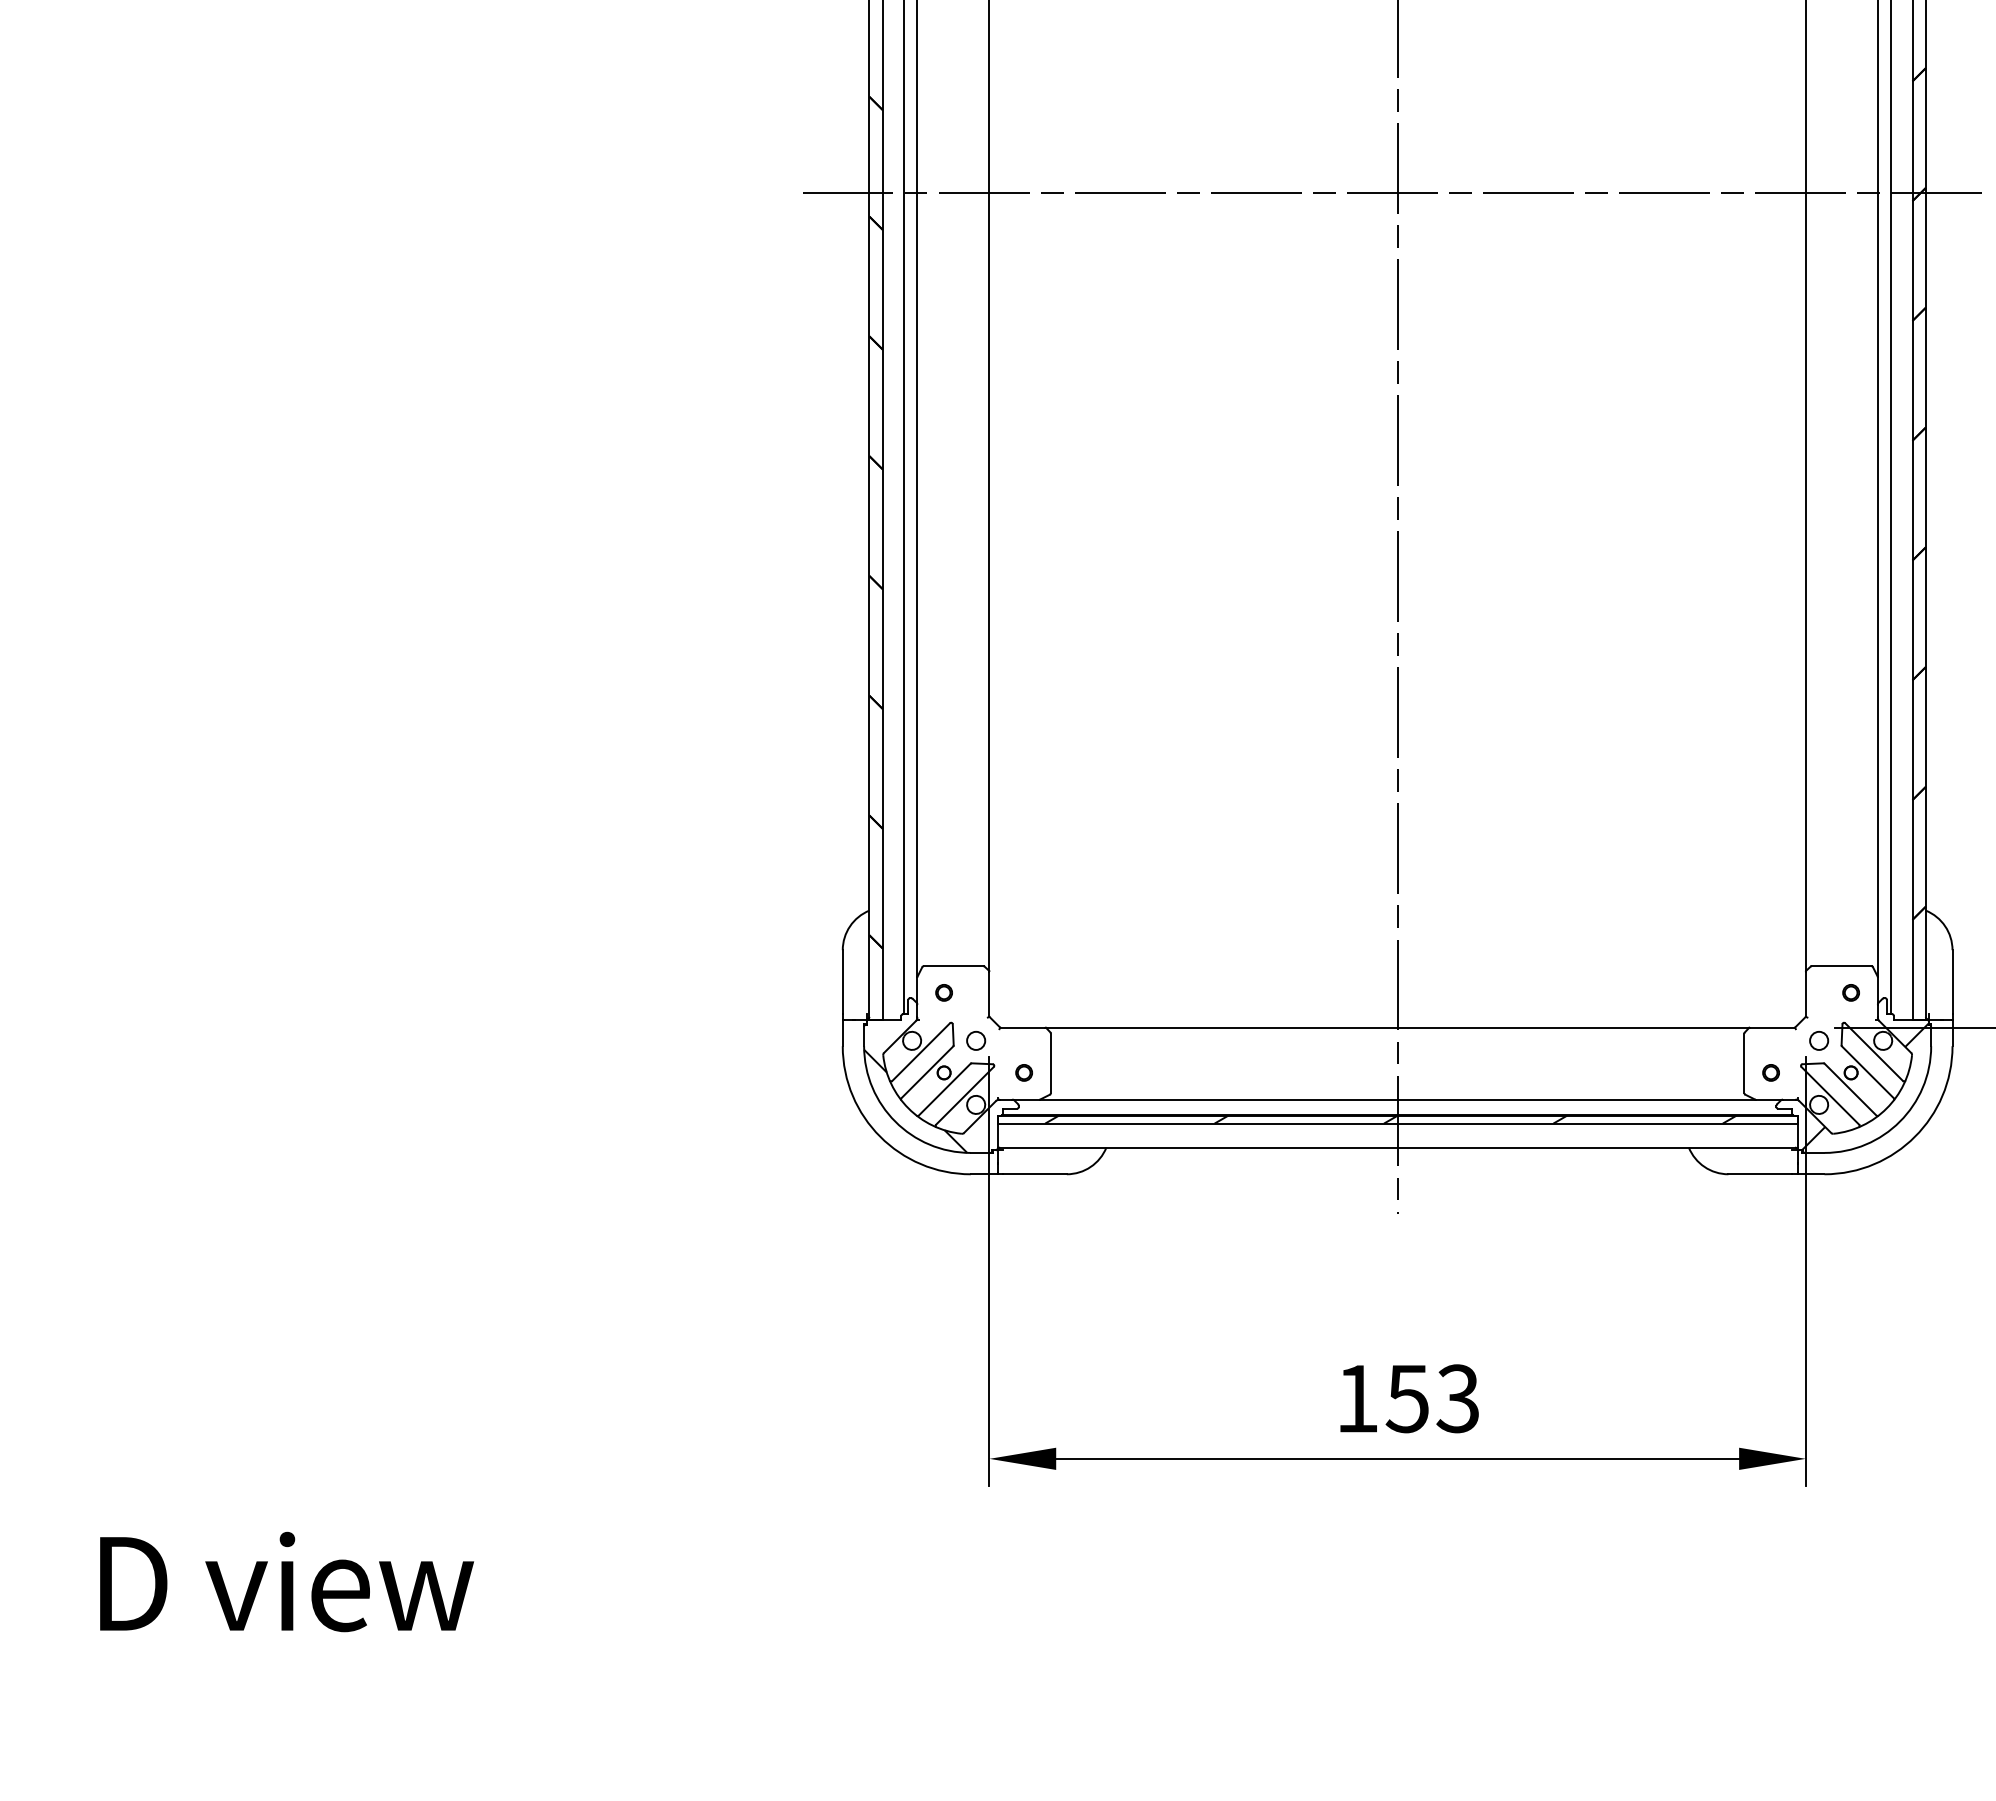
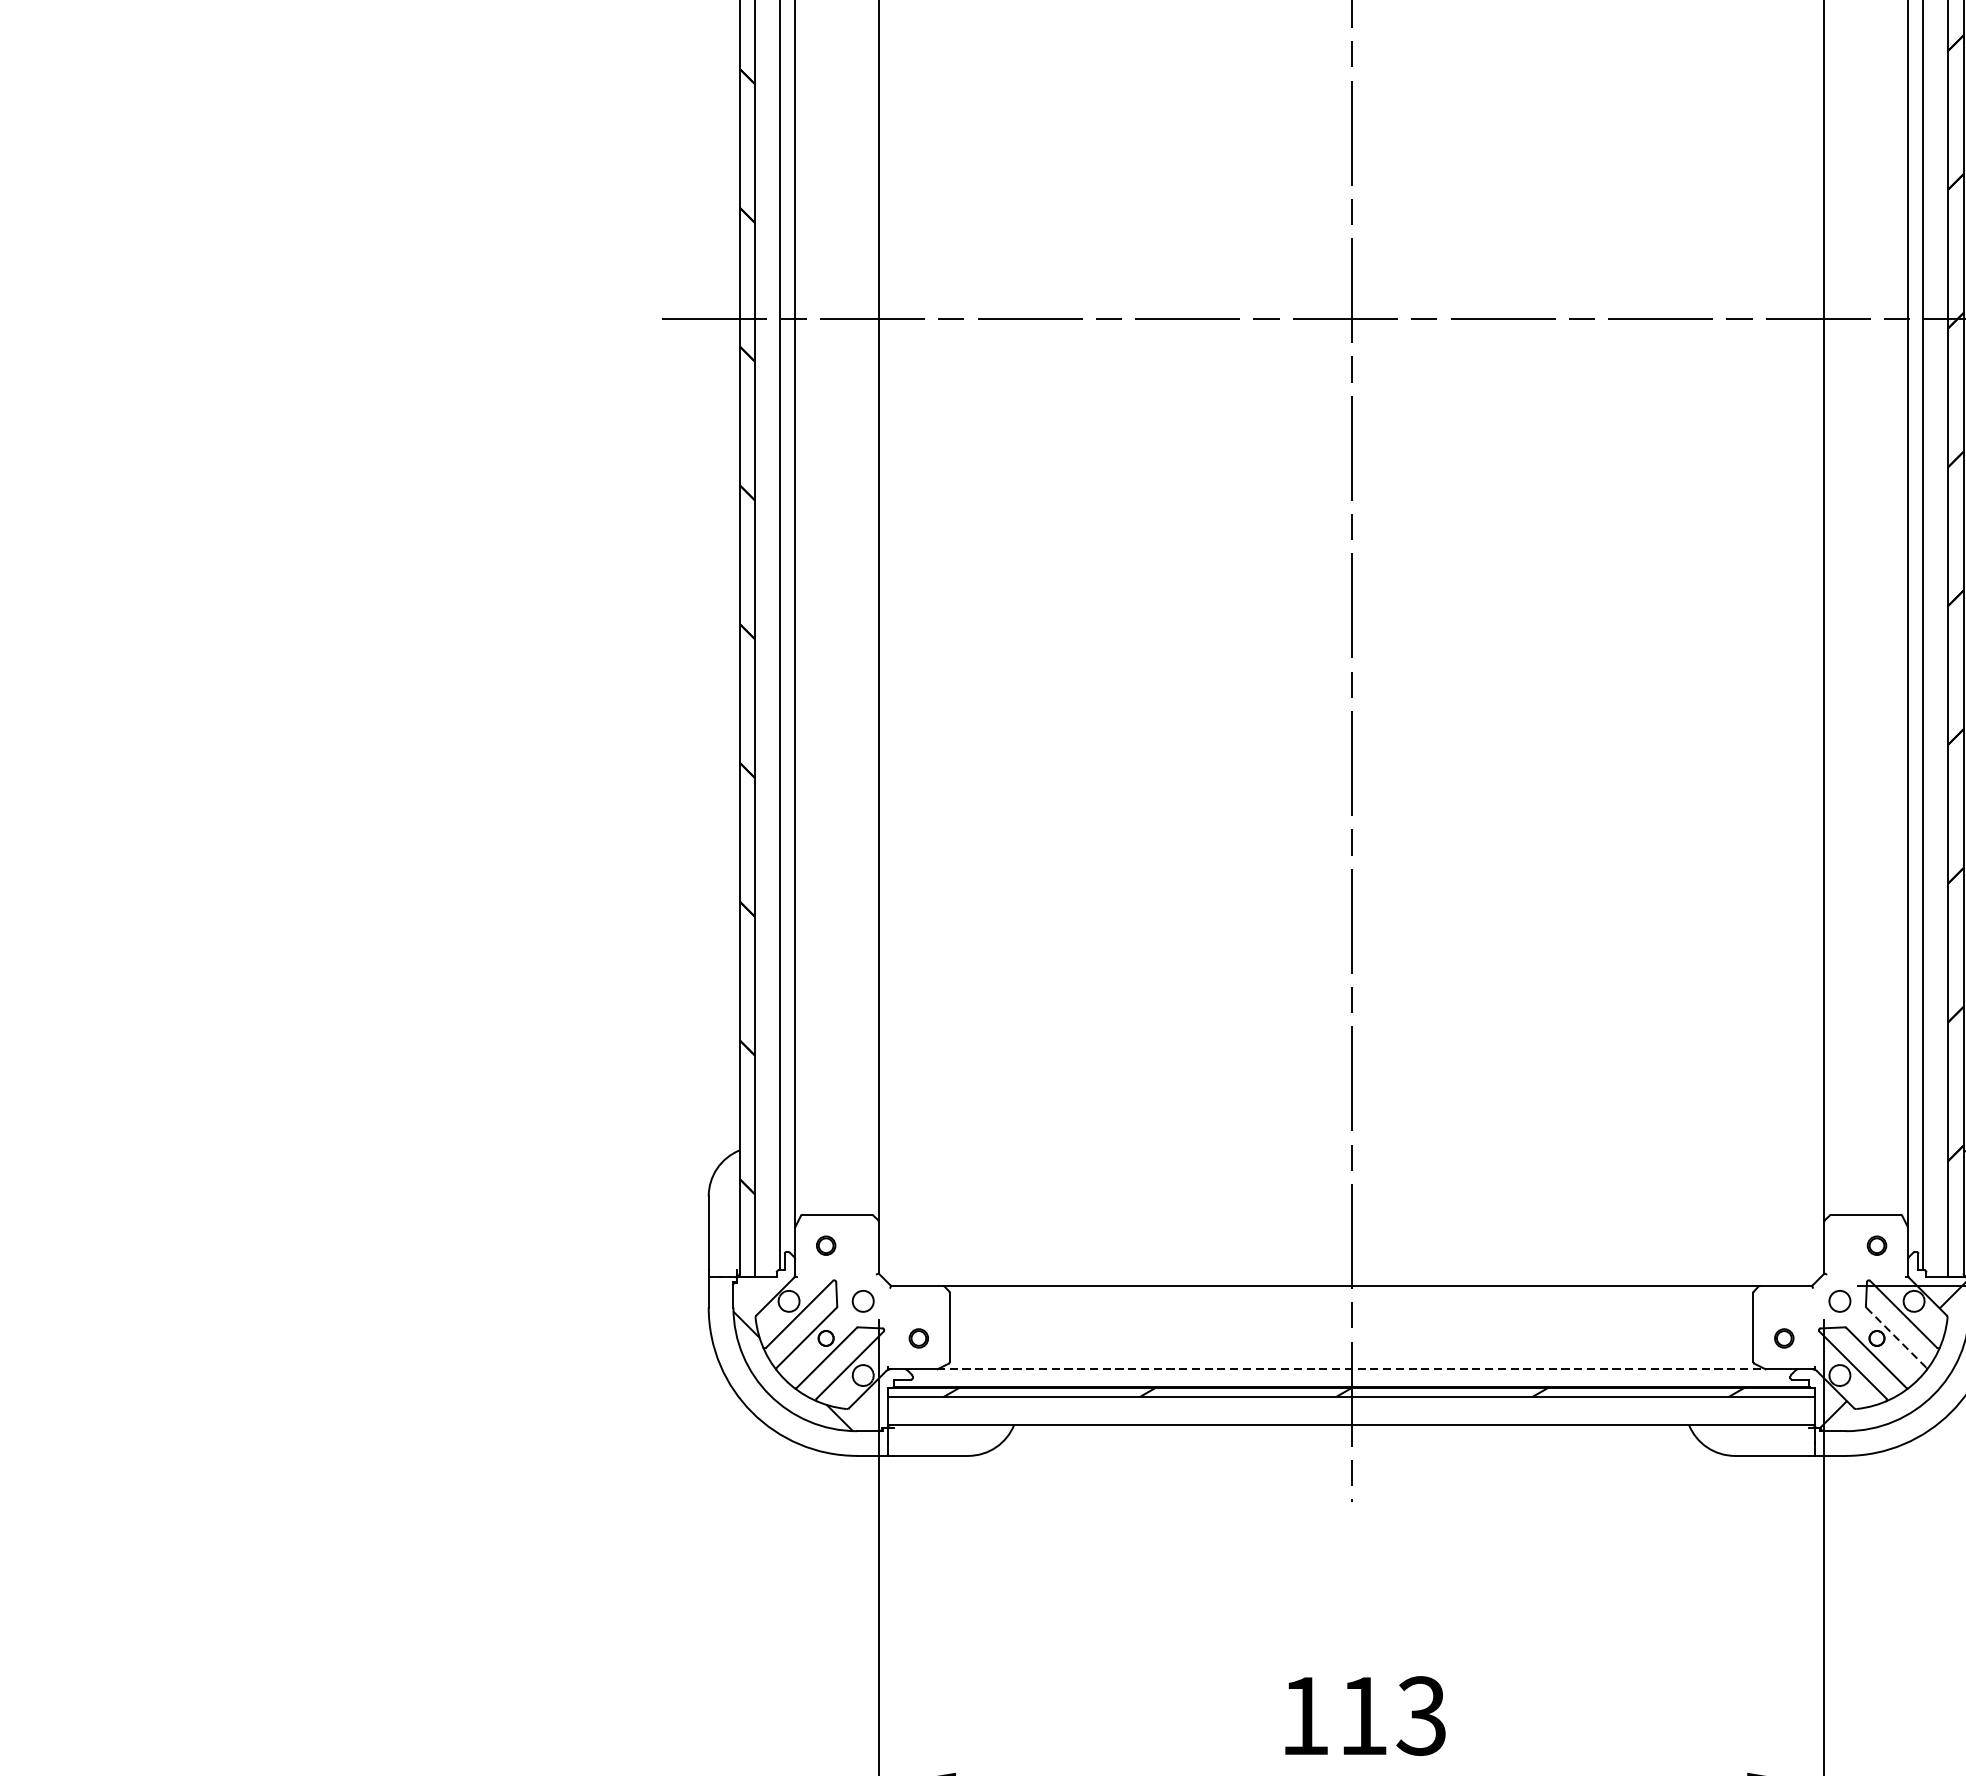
line: (1867, 1072) -> (1895, 1337), solid -> dashed
line: (1397, 1099) -> (1351, 1369), solid -> dashed
text: (1406, 1399) -> (1361, 1716), 153 -> 113

